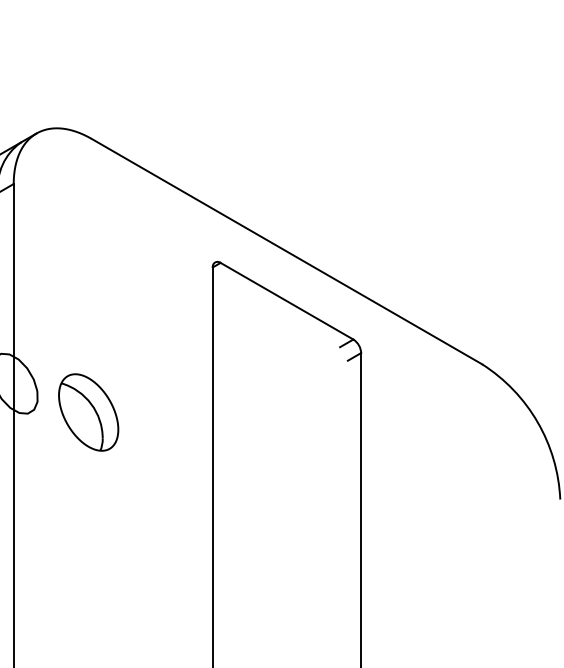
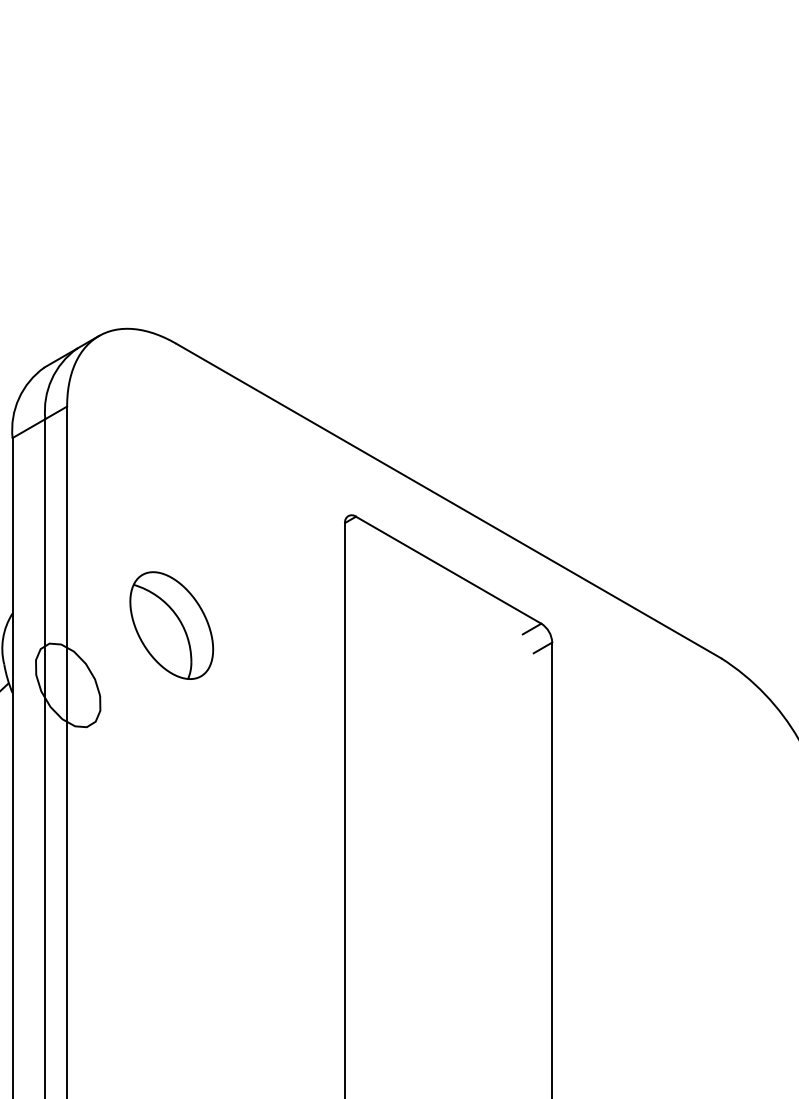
part: (88, 412) -> (171, 625), moved

